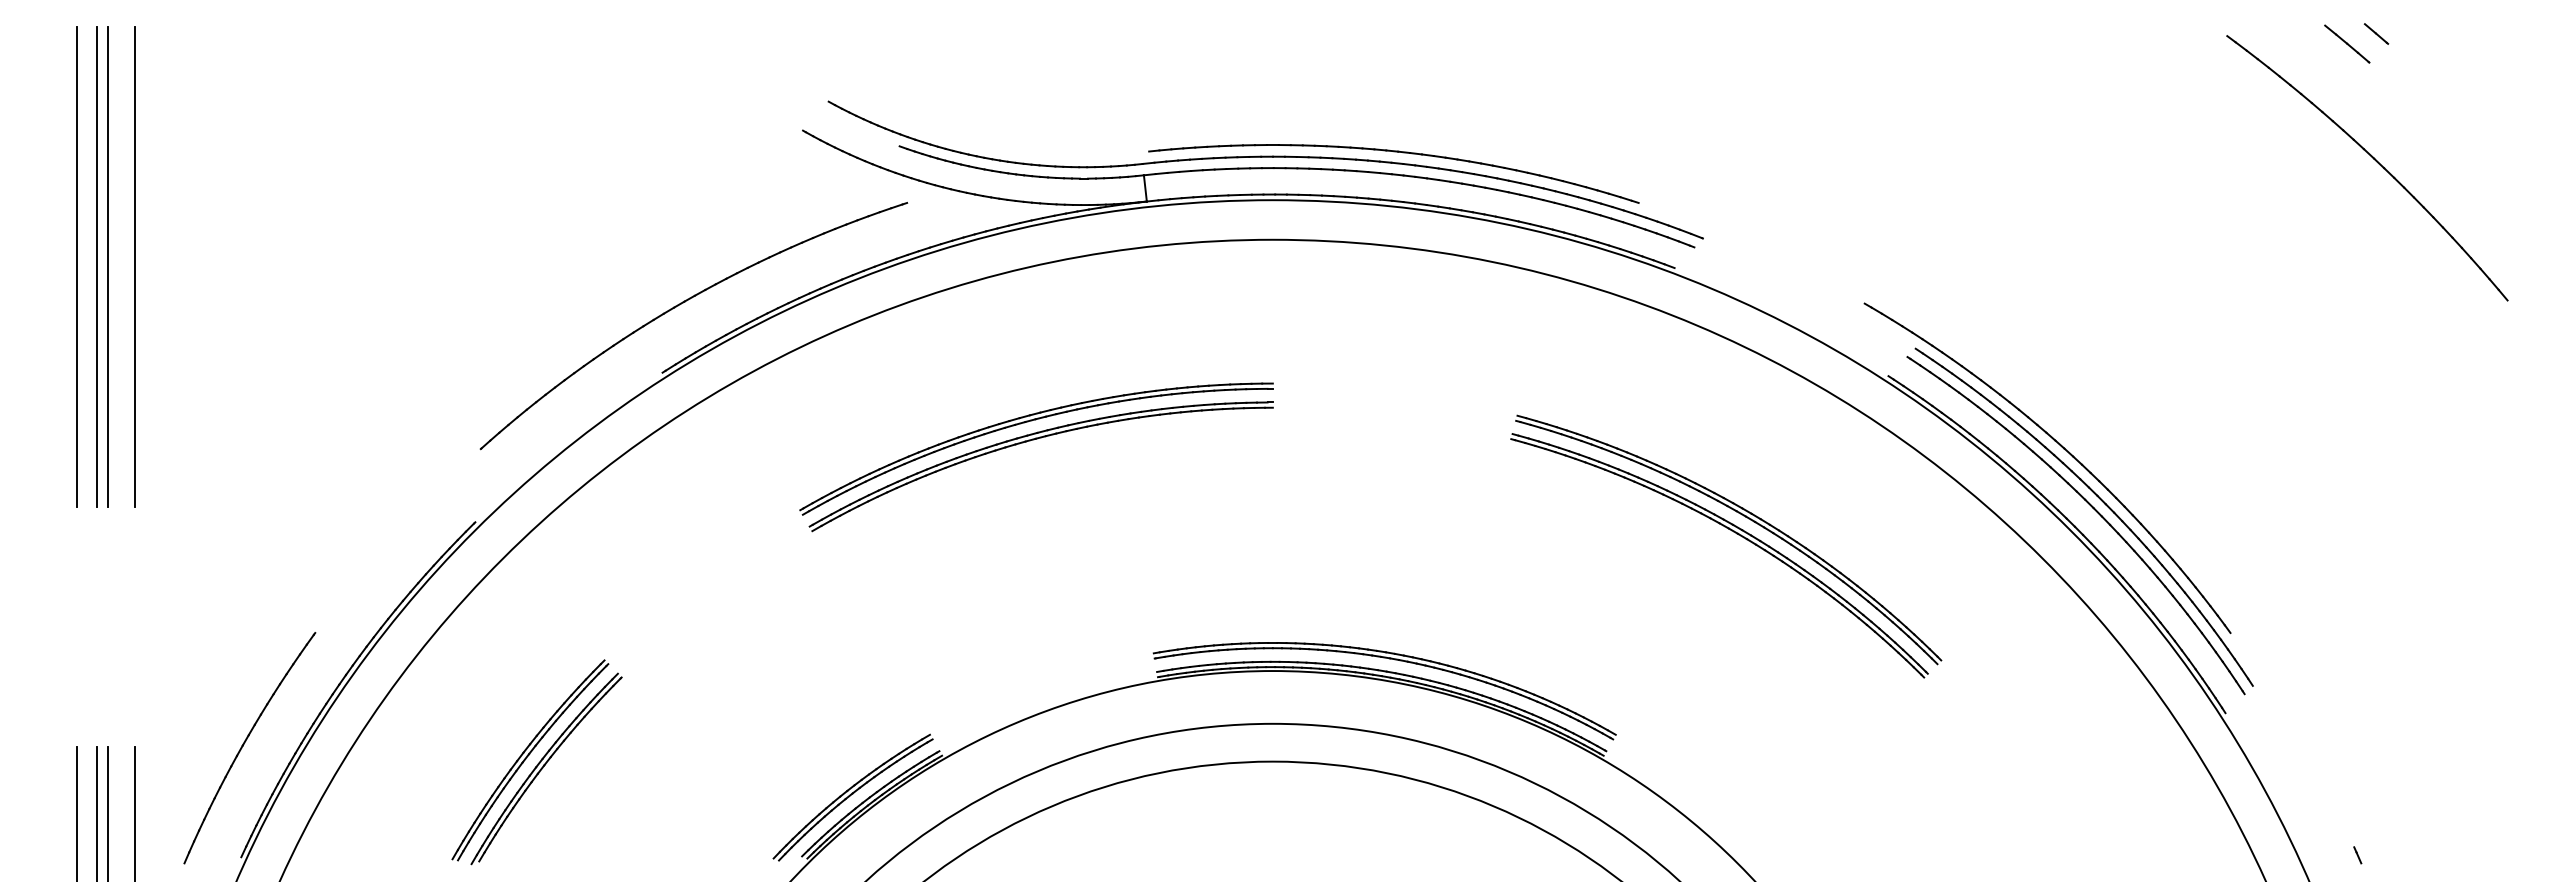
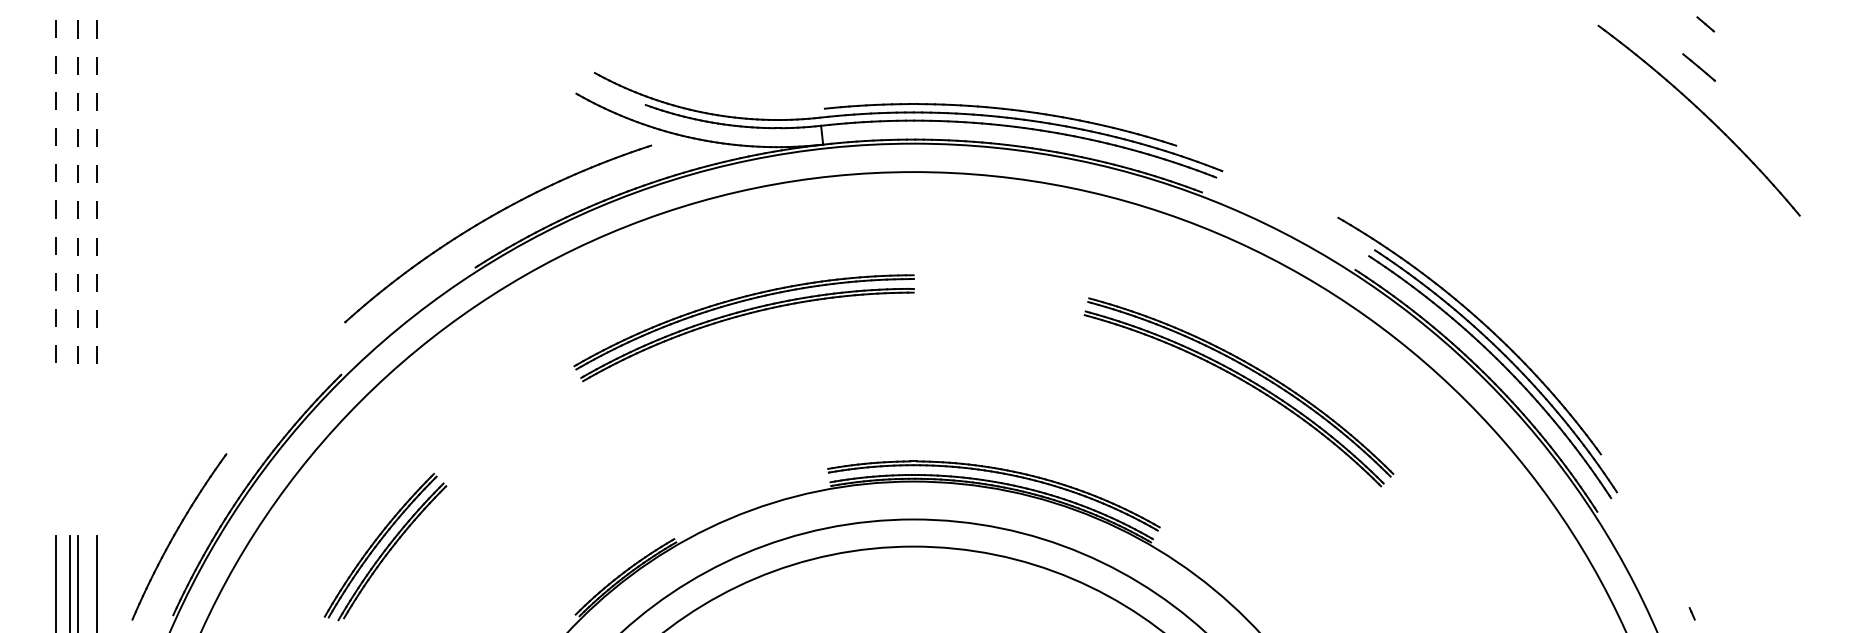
line: (2347, 43) -> (1699, 67), moved
line: (108, 266) -> (77, 191), solid -> dashed
line: (134, 266) -> (96, 191), solid -> dashed
line: (77, 267) -> (55, 191), solid -> dashed
line: (97, 267) -> (70, 191), removed
part: (852, 797) -> (611, 572), removed

